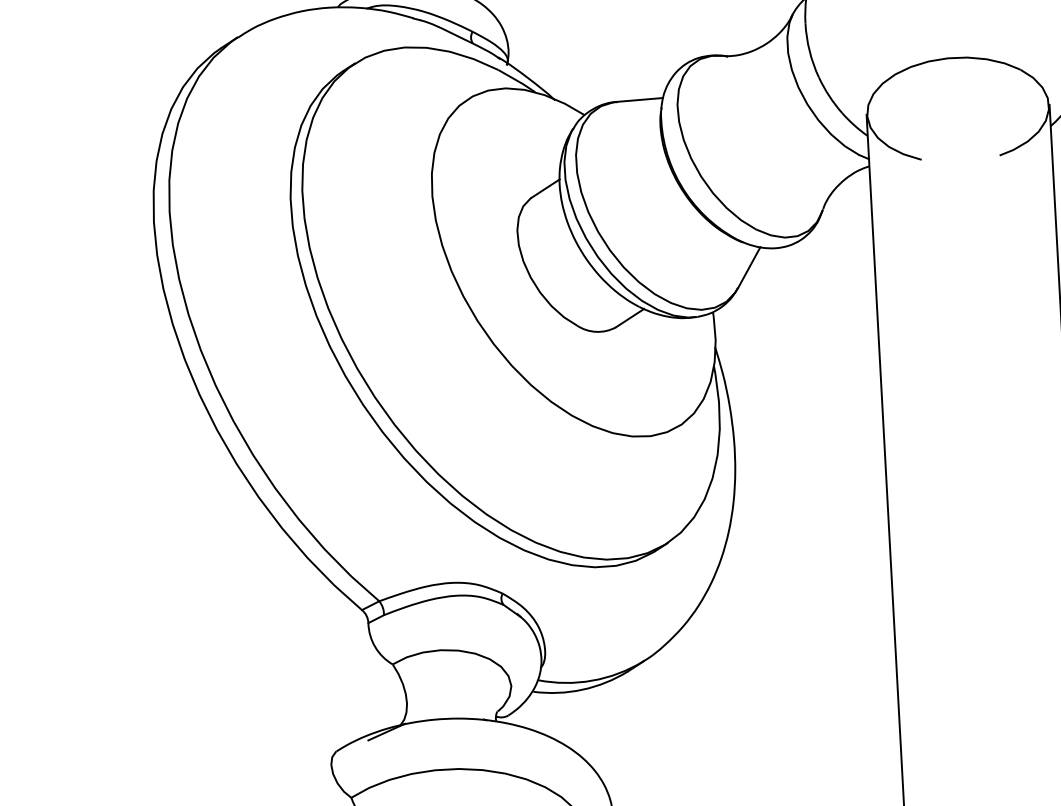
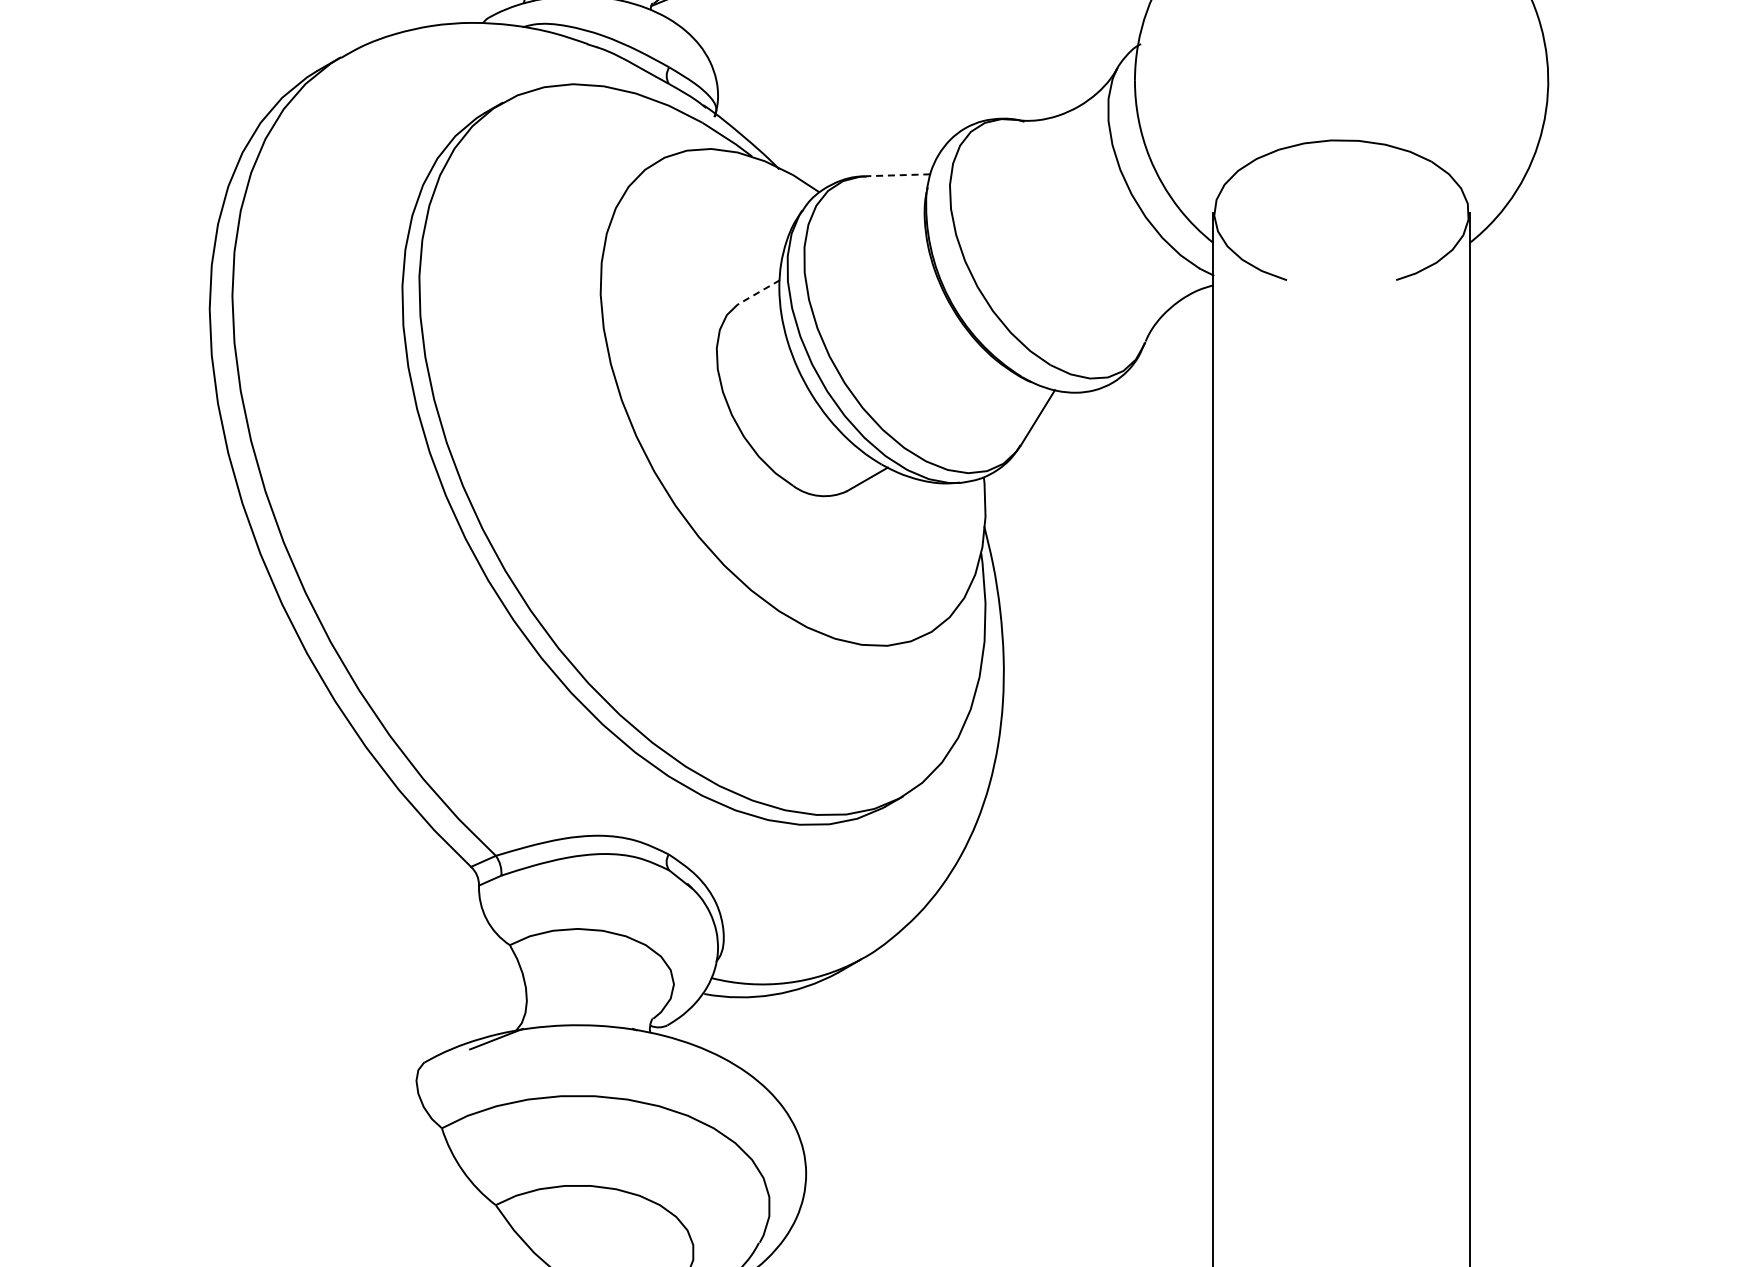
line: (639, 100) -> (897, 175), solid -> dashed
line: (545, 188) -> (759, 292), solid -> dashed

